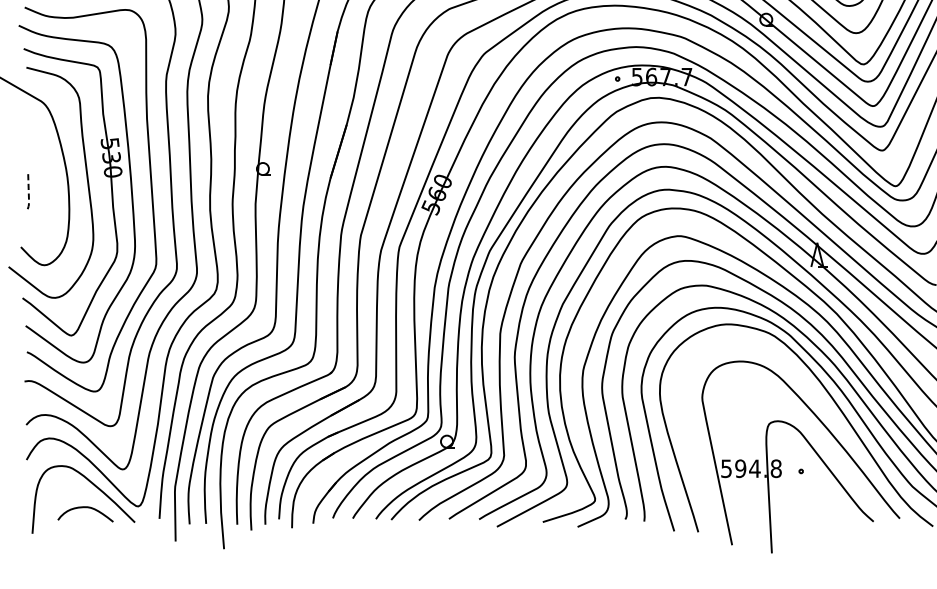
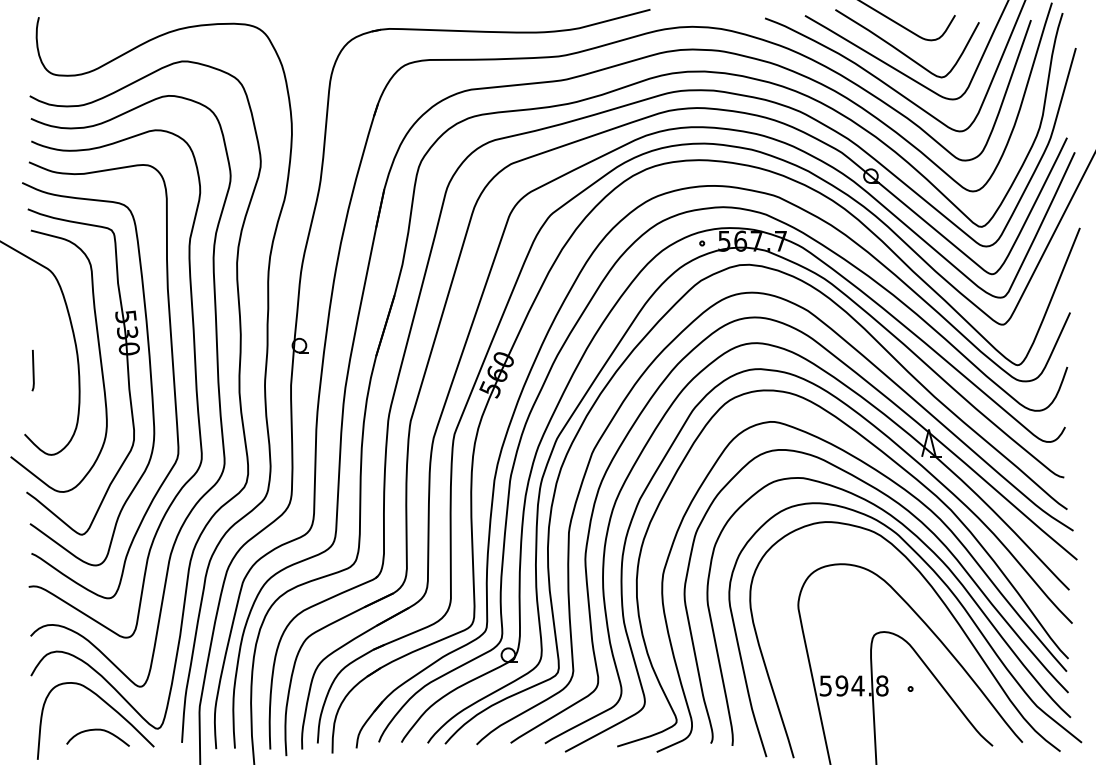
line: (28, 191) -> (33, 371), dashed -> solid

